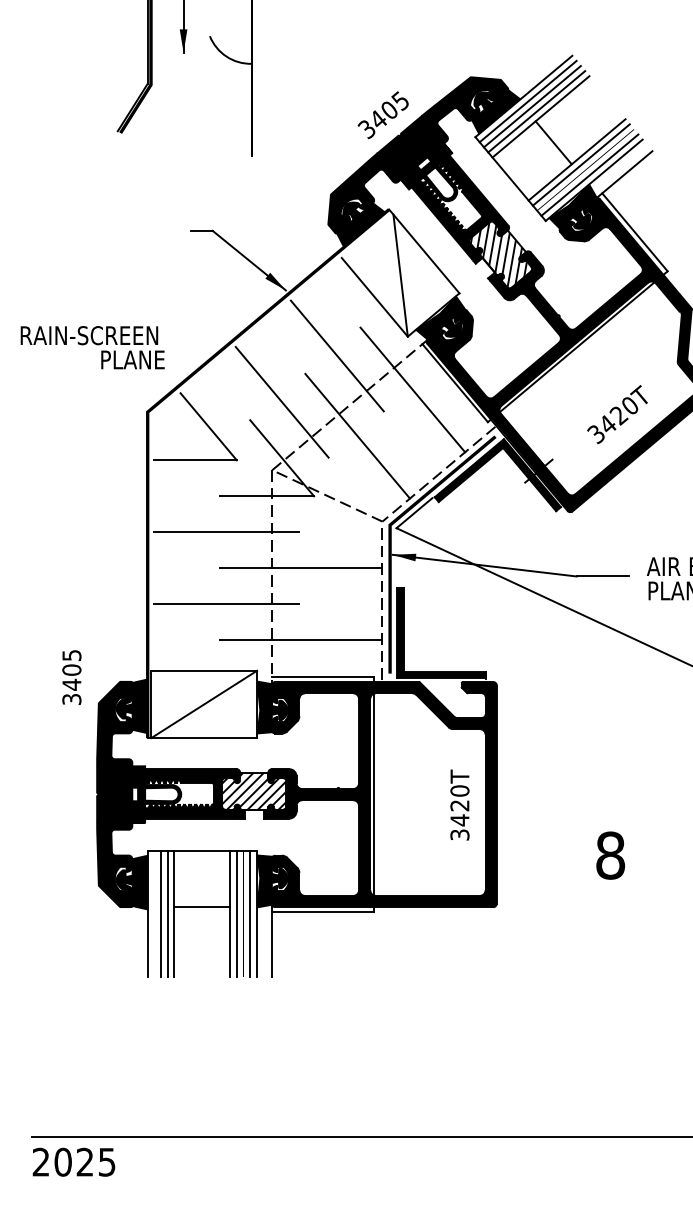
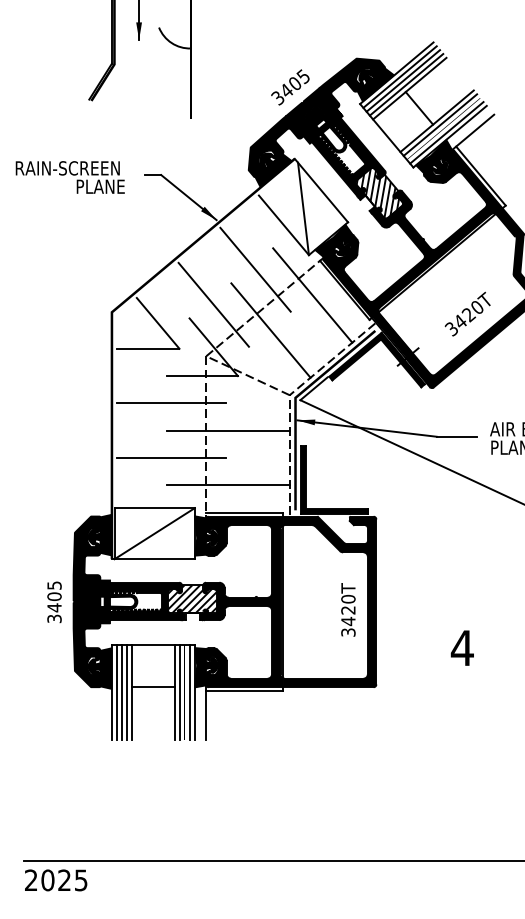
text: (91, 347) -> (69, 177), moved
text: (71, 677) -> (54, 602), moved
text: (609, 854) -> (461, 647), 8 -> 4
line: (153, 914) -> (116, 692), added

